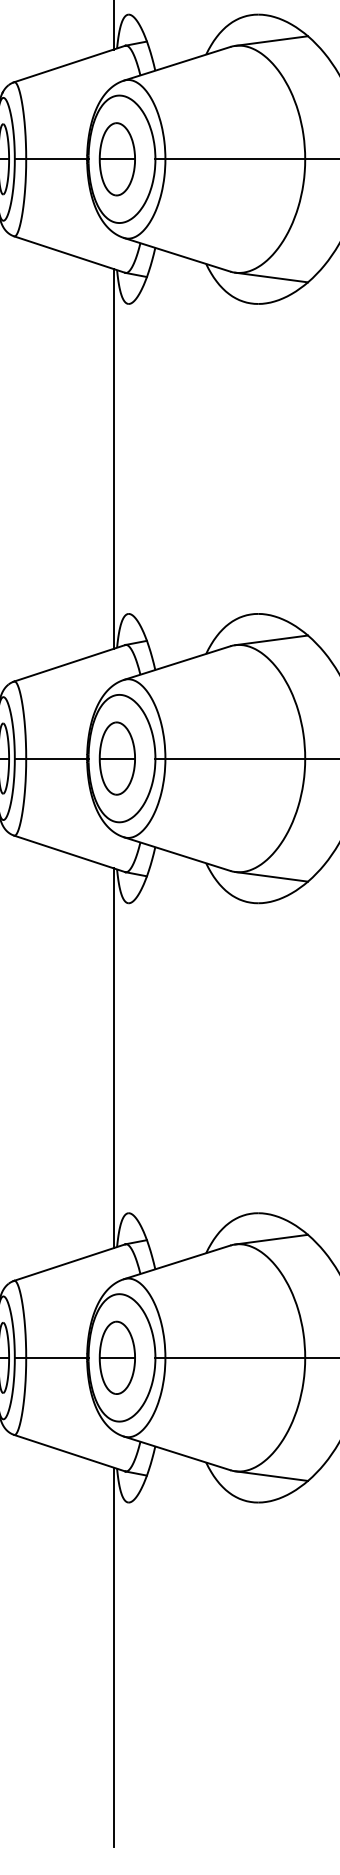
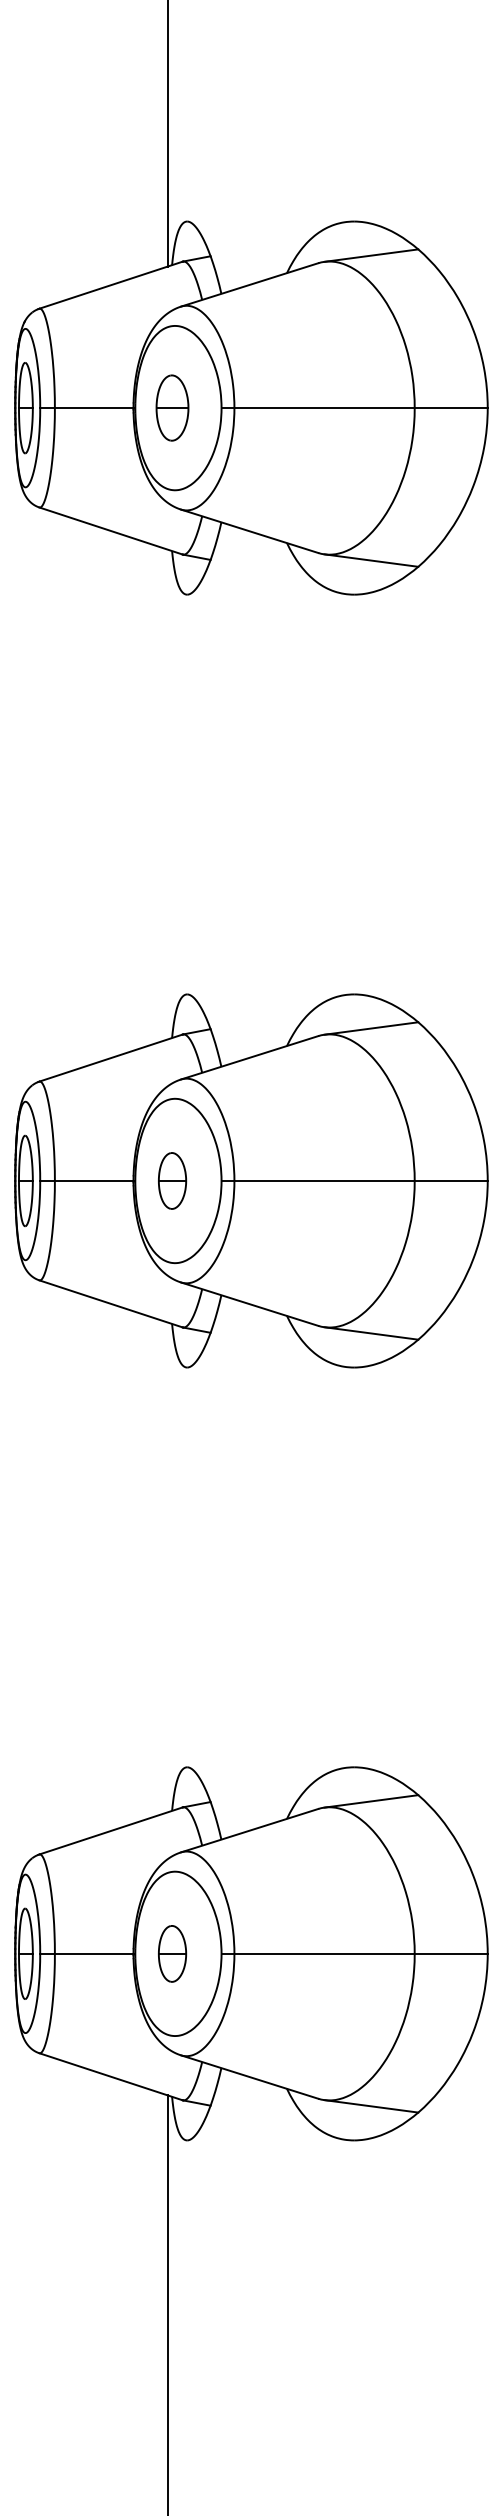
part: (117, 158) -> (172, 407), size x0.7
line: (113, 458) -> (167, 794), removed
part: (117, 758) -> (172, 1180), size x0.6
line: (113, 1058) -> (167, 1567), removed
part: (117, 1357) -> (172, 1953), size x0.6

